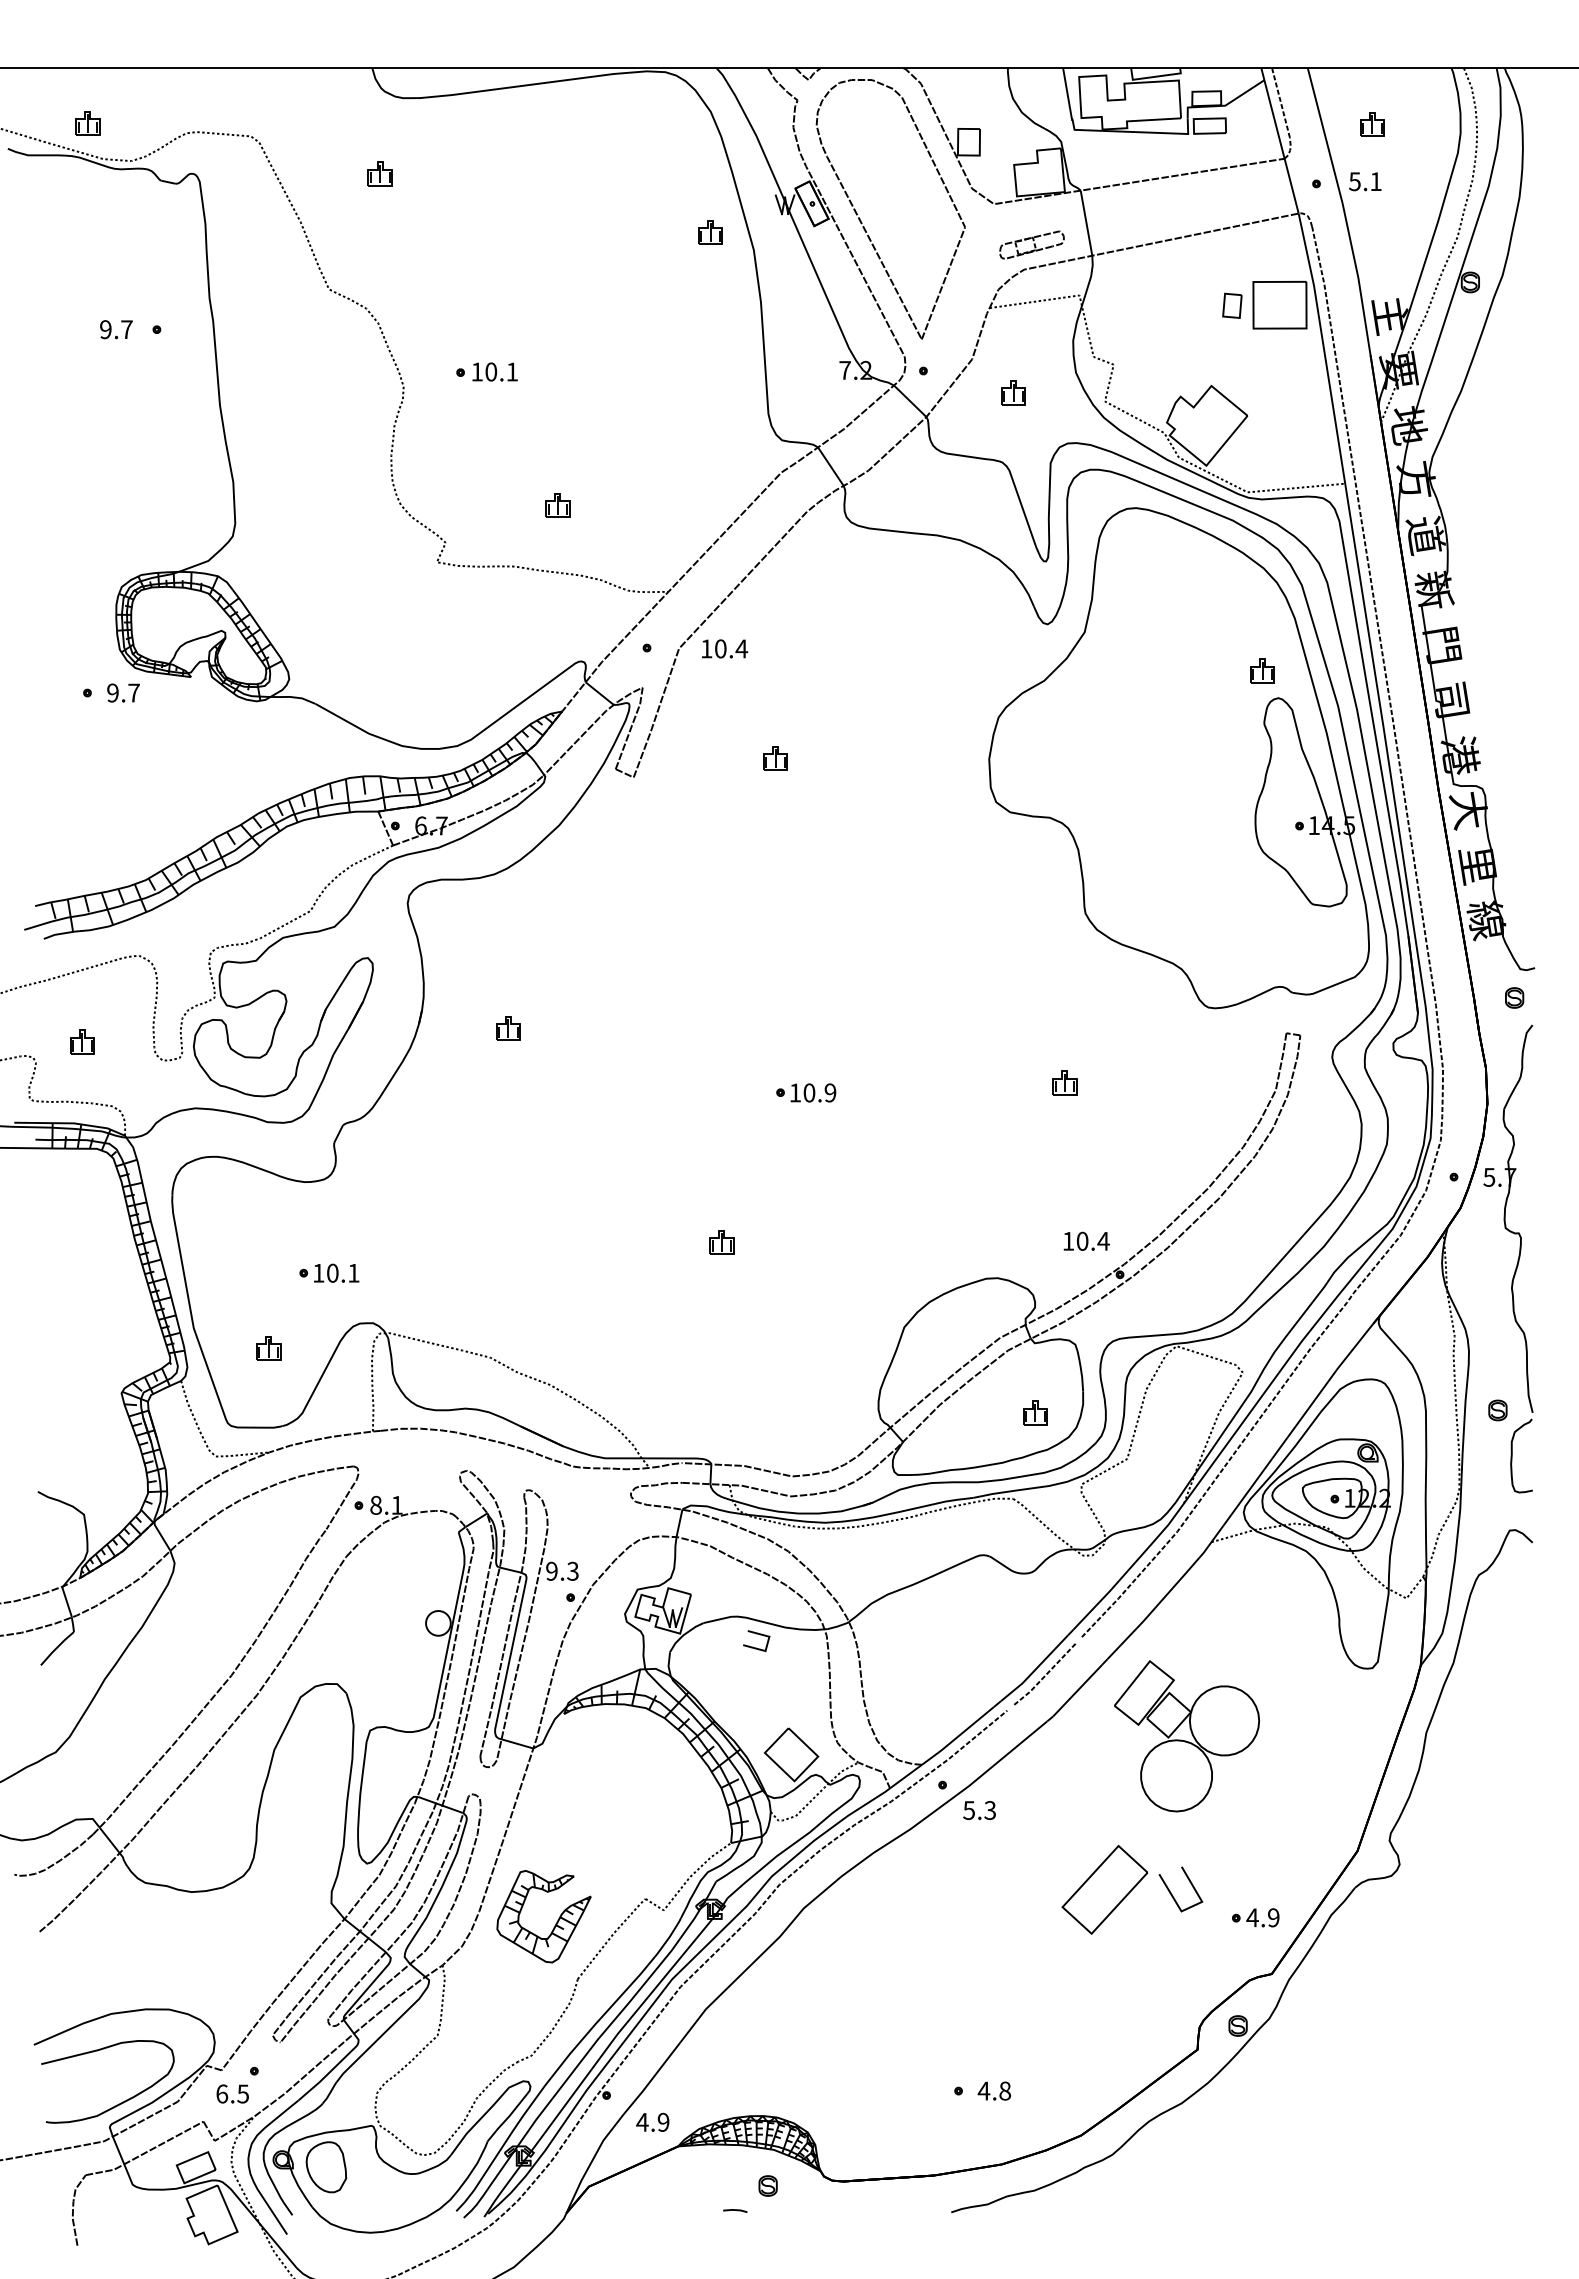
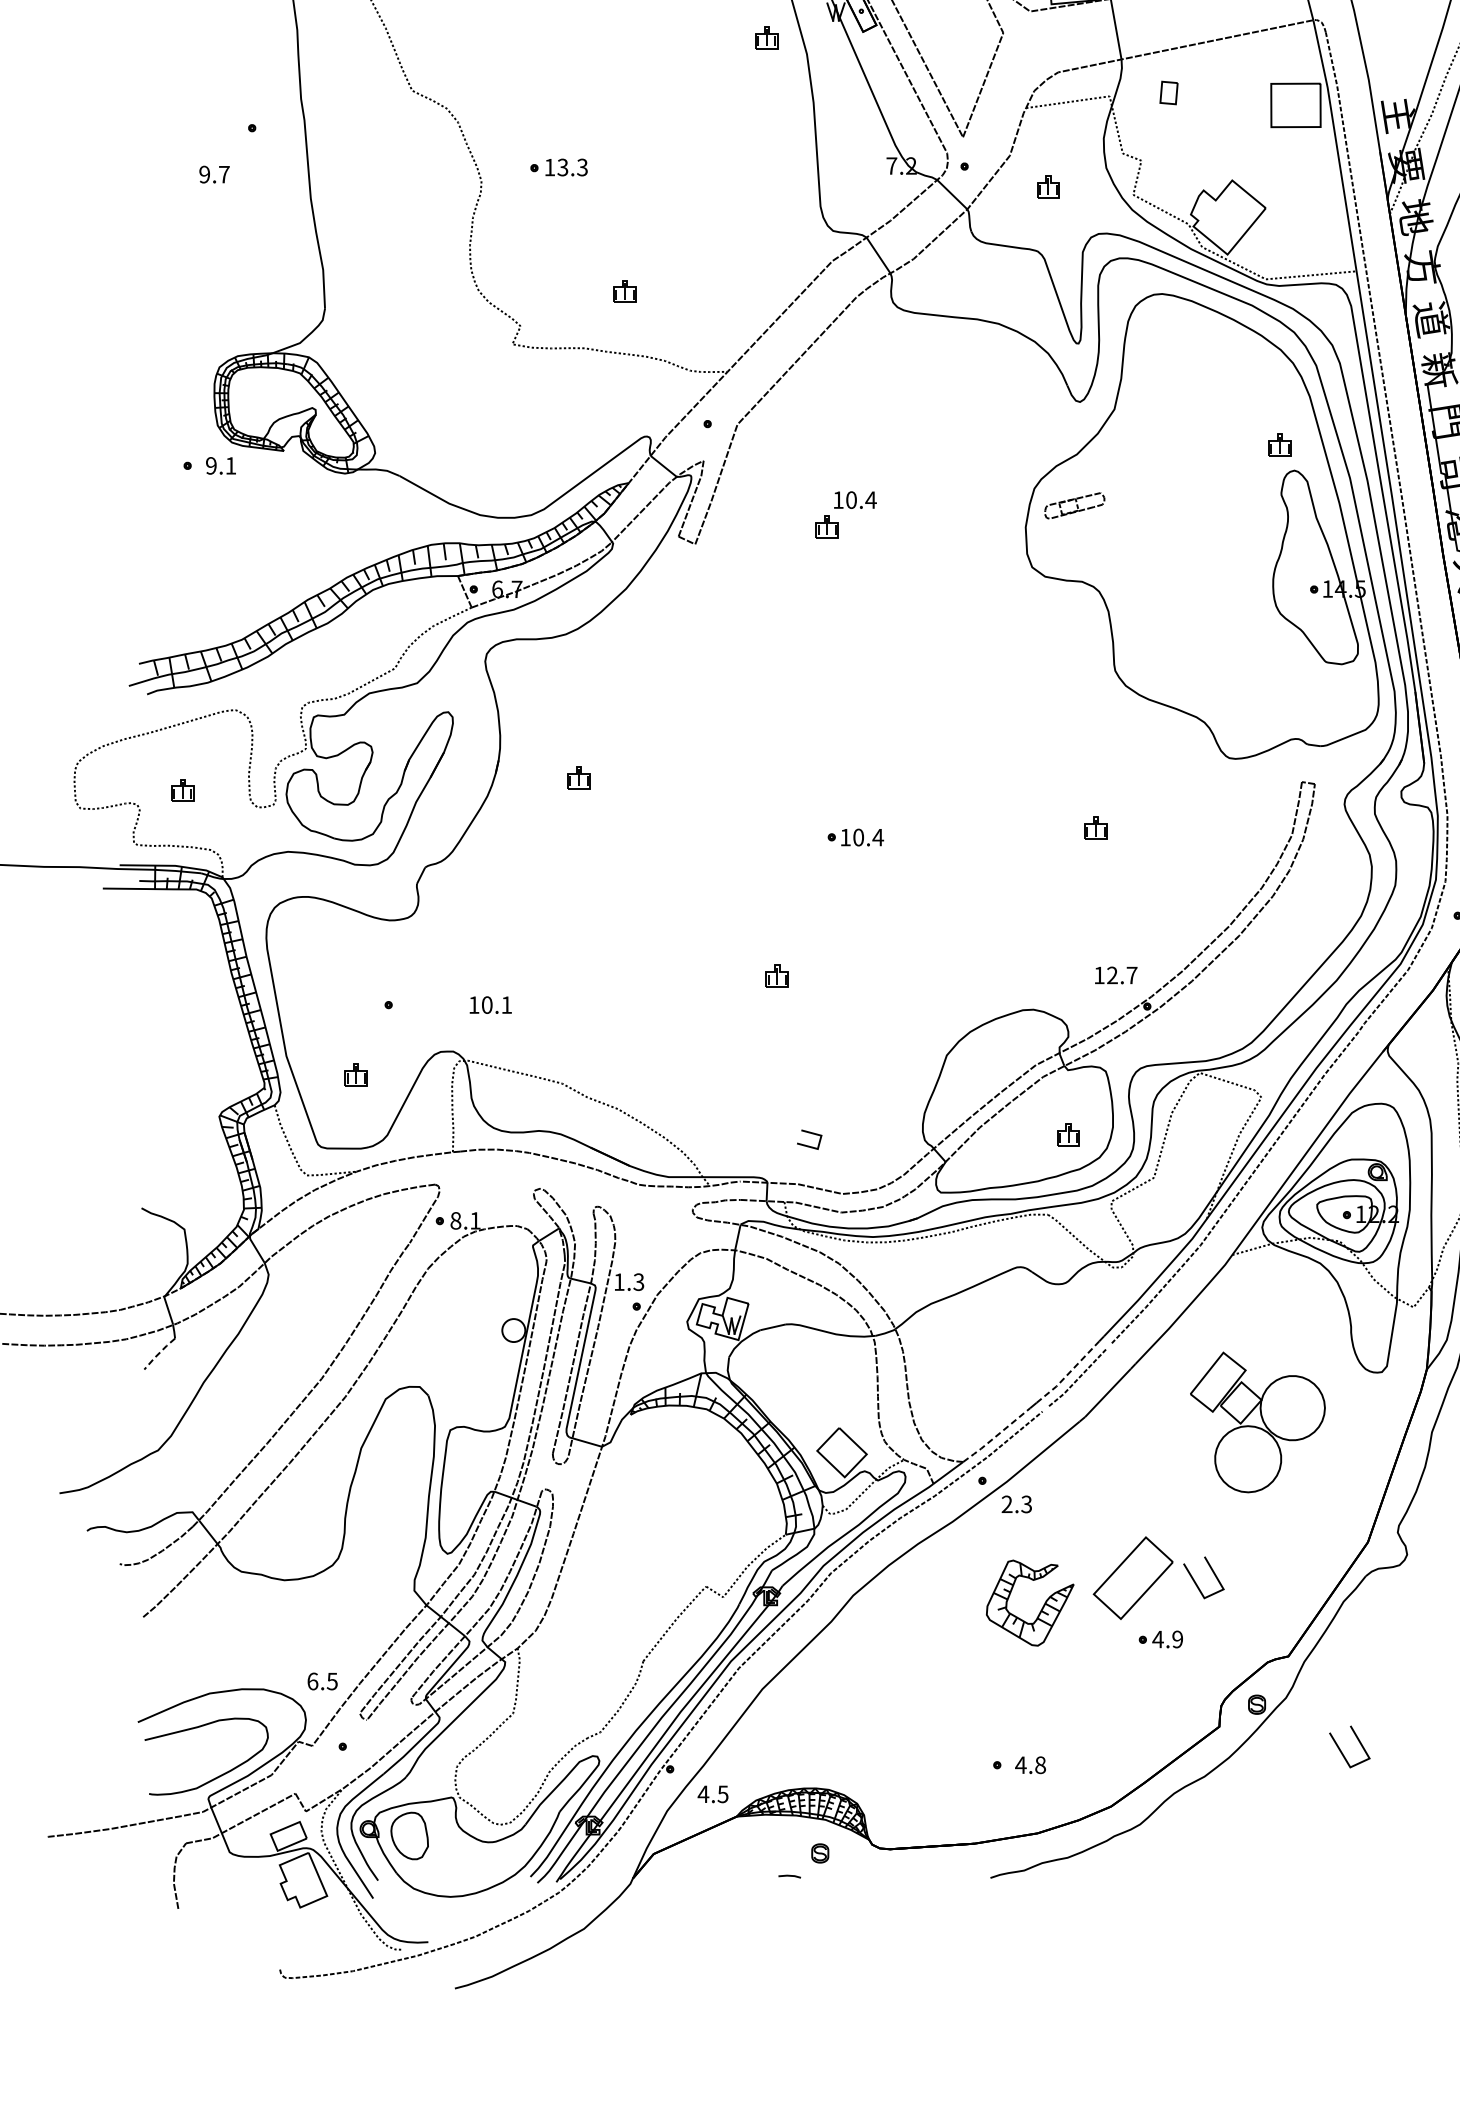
part: (1031, 244) -> (1074, 505), moved
part: (1232, 305) -> (1169, 92), moved
text: (116, 329) -> (214, 174), moved
text: (501, 371) -> (572, 167), 10.1 -> 13.3
text: (725, 648) -> (855, 499), moved
text: (133, 692) -> (230, 465), 9.7 -> 9.1
text: (830, 1092) -> (878, 837), 10.9 -> 10.4
text: (1092, 1241) -> (1121, 975), 10.4 -> 12.7
text: (336, 1272) -> (490, 1004), moved
text: (551, 1570) -> (618, 1281), 9.3 -> 1.3
curve: (756, 1634) -> (809, 1133), moved
line: (56, 1648) -> (158, 1353), solid -> dashed
line: (1035, 1669) -> (1068, 1373), solid -> dashed
part: (1187, 1736) -> (1258, 1422), moved
line: (957, 1737) -> (996, 1436), solid -> dashed
text: (968, 1810) -> (1006, 1504), 5.3 -> 2.3
part: (1255, 1917) -> (1160, 1639), moved
part: (555, 1923) -> (1040, 1609), moved
line: (1330, 2077) -> (1342, 1752), added
text: (232, 2093) -> (322, 1681), moved
text: (663, 2121) -> (723, 1793), 4.9 -> 4.5

